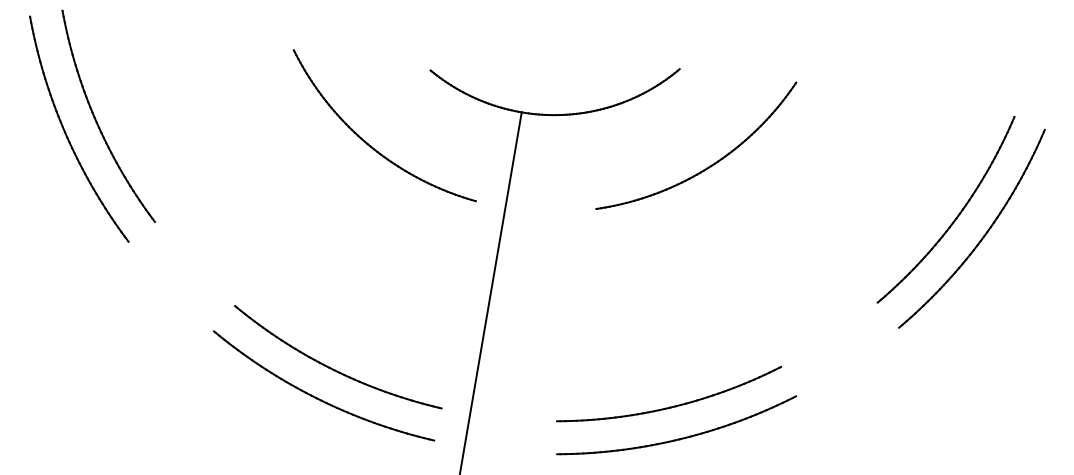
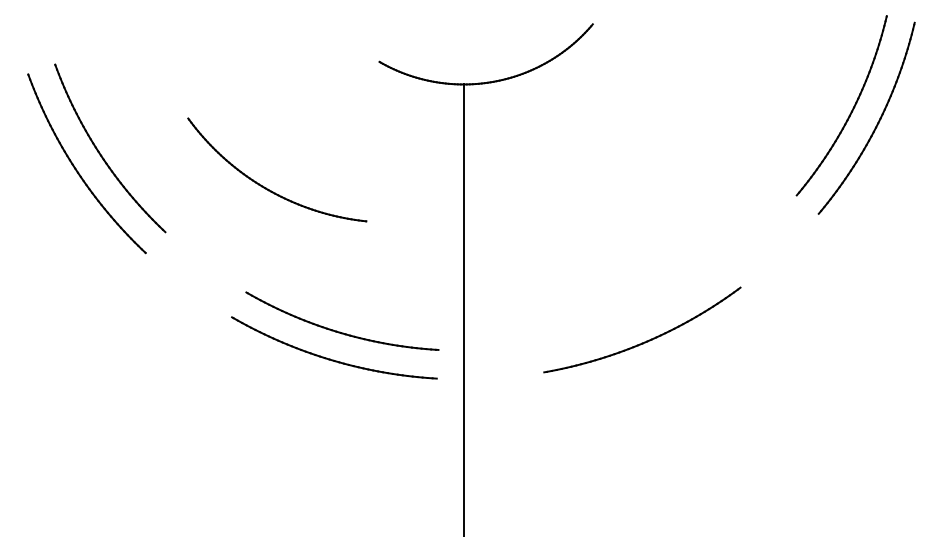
part: (371, 144) -> (268, 188), moved
part: (710, 164) -> (633, 101), removed
part: (673, 405) -> (636, 313), removed

